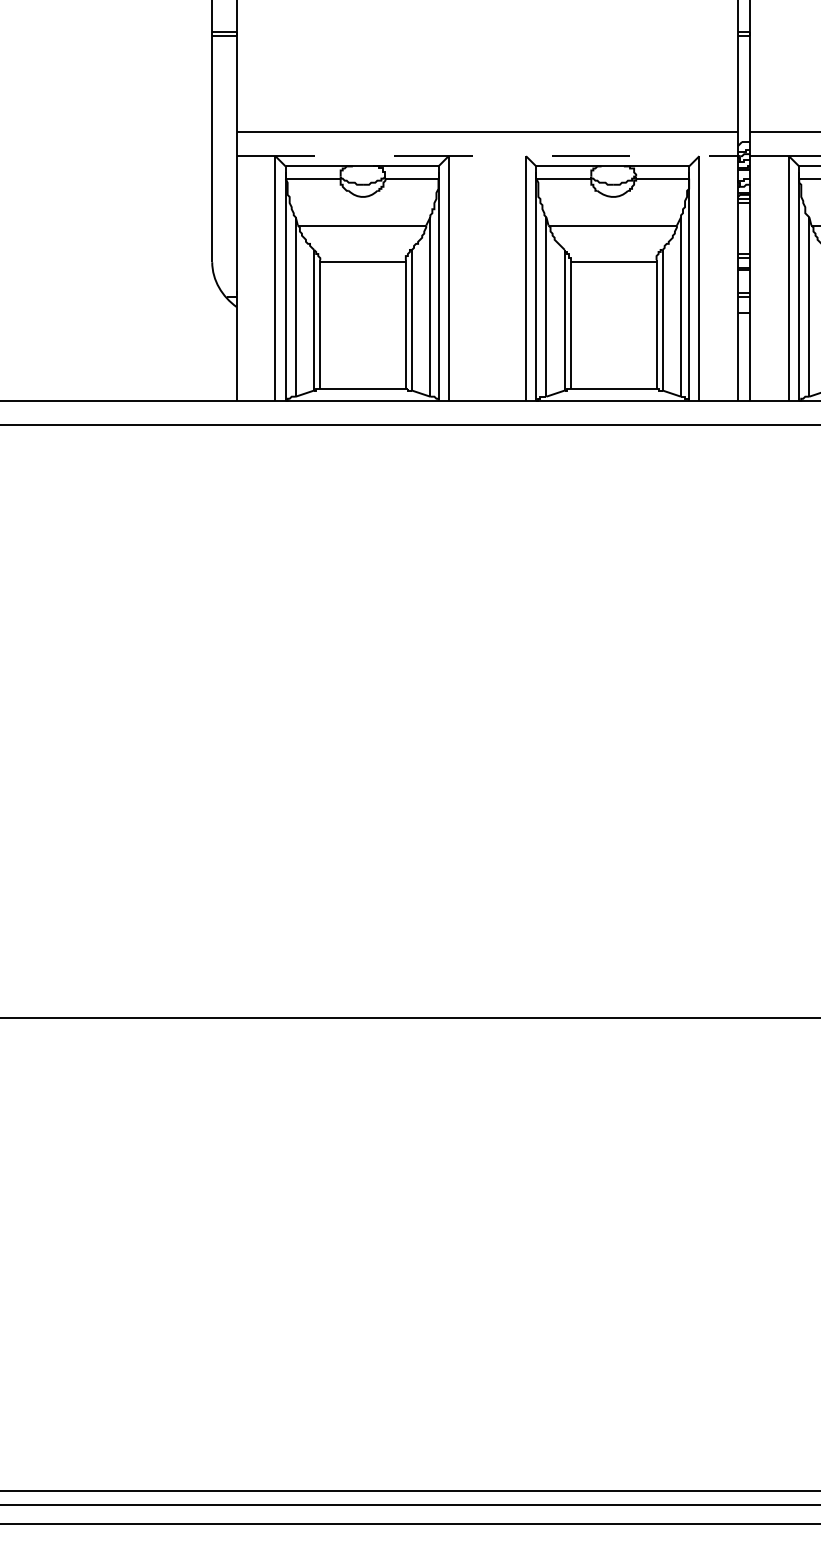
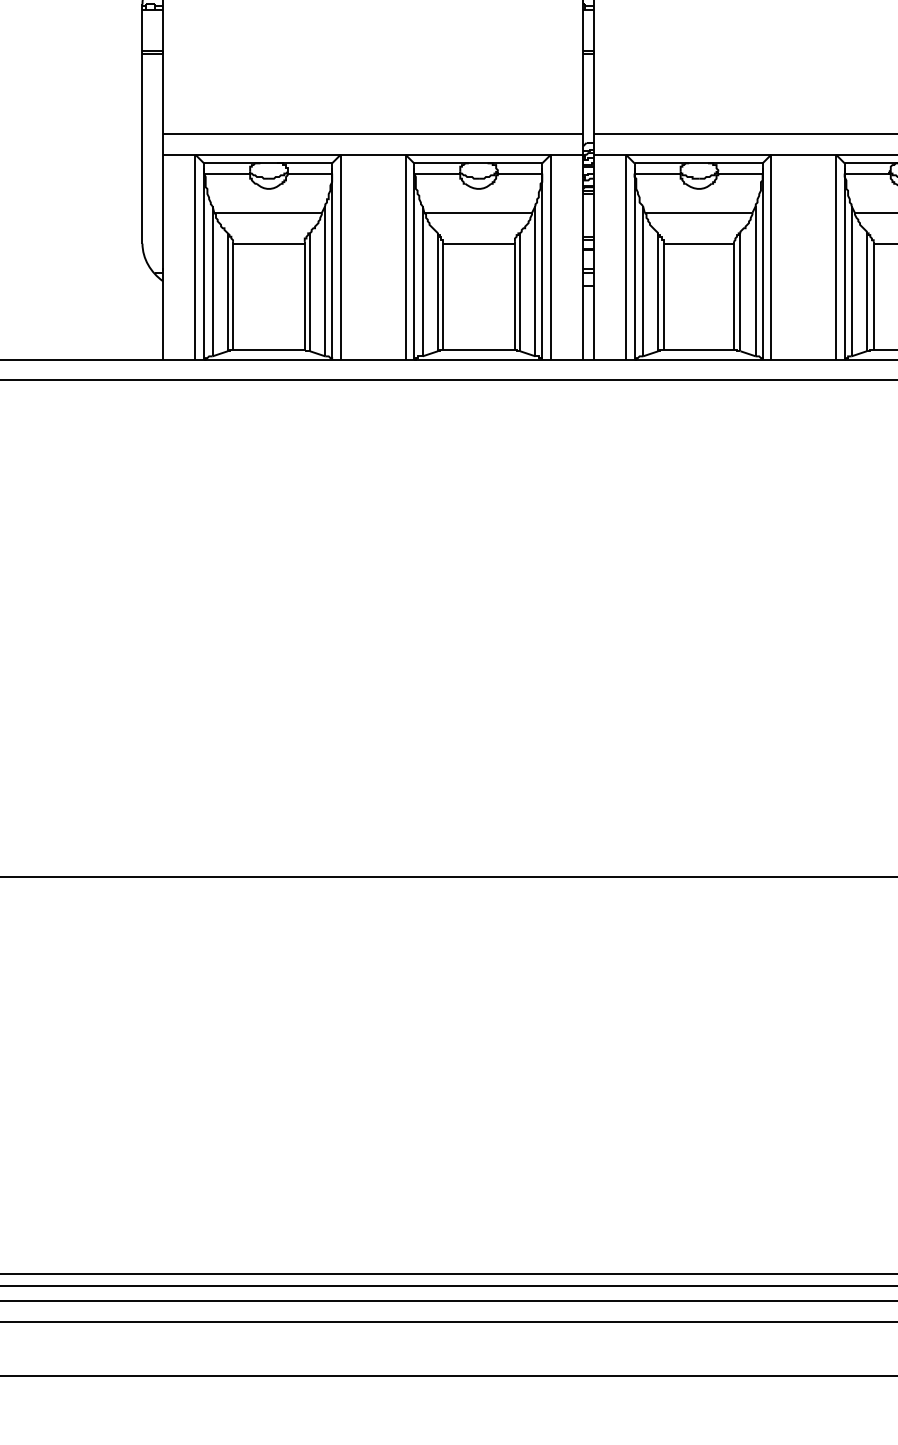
line: (487, 155) -> (373, 154), dashed -> solid

